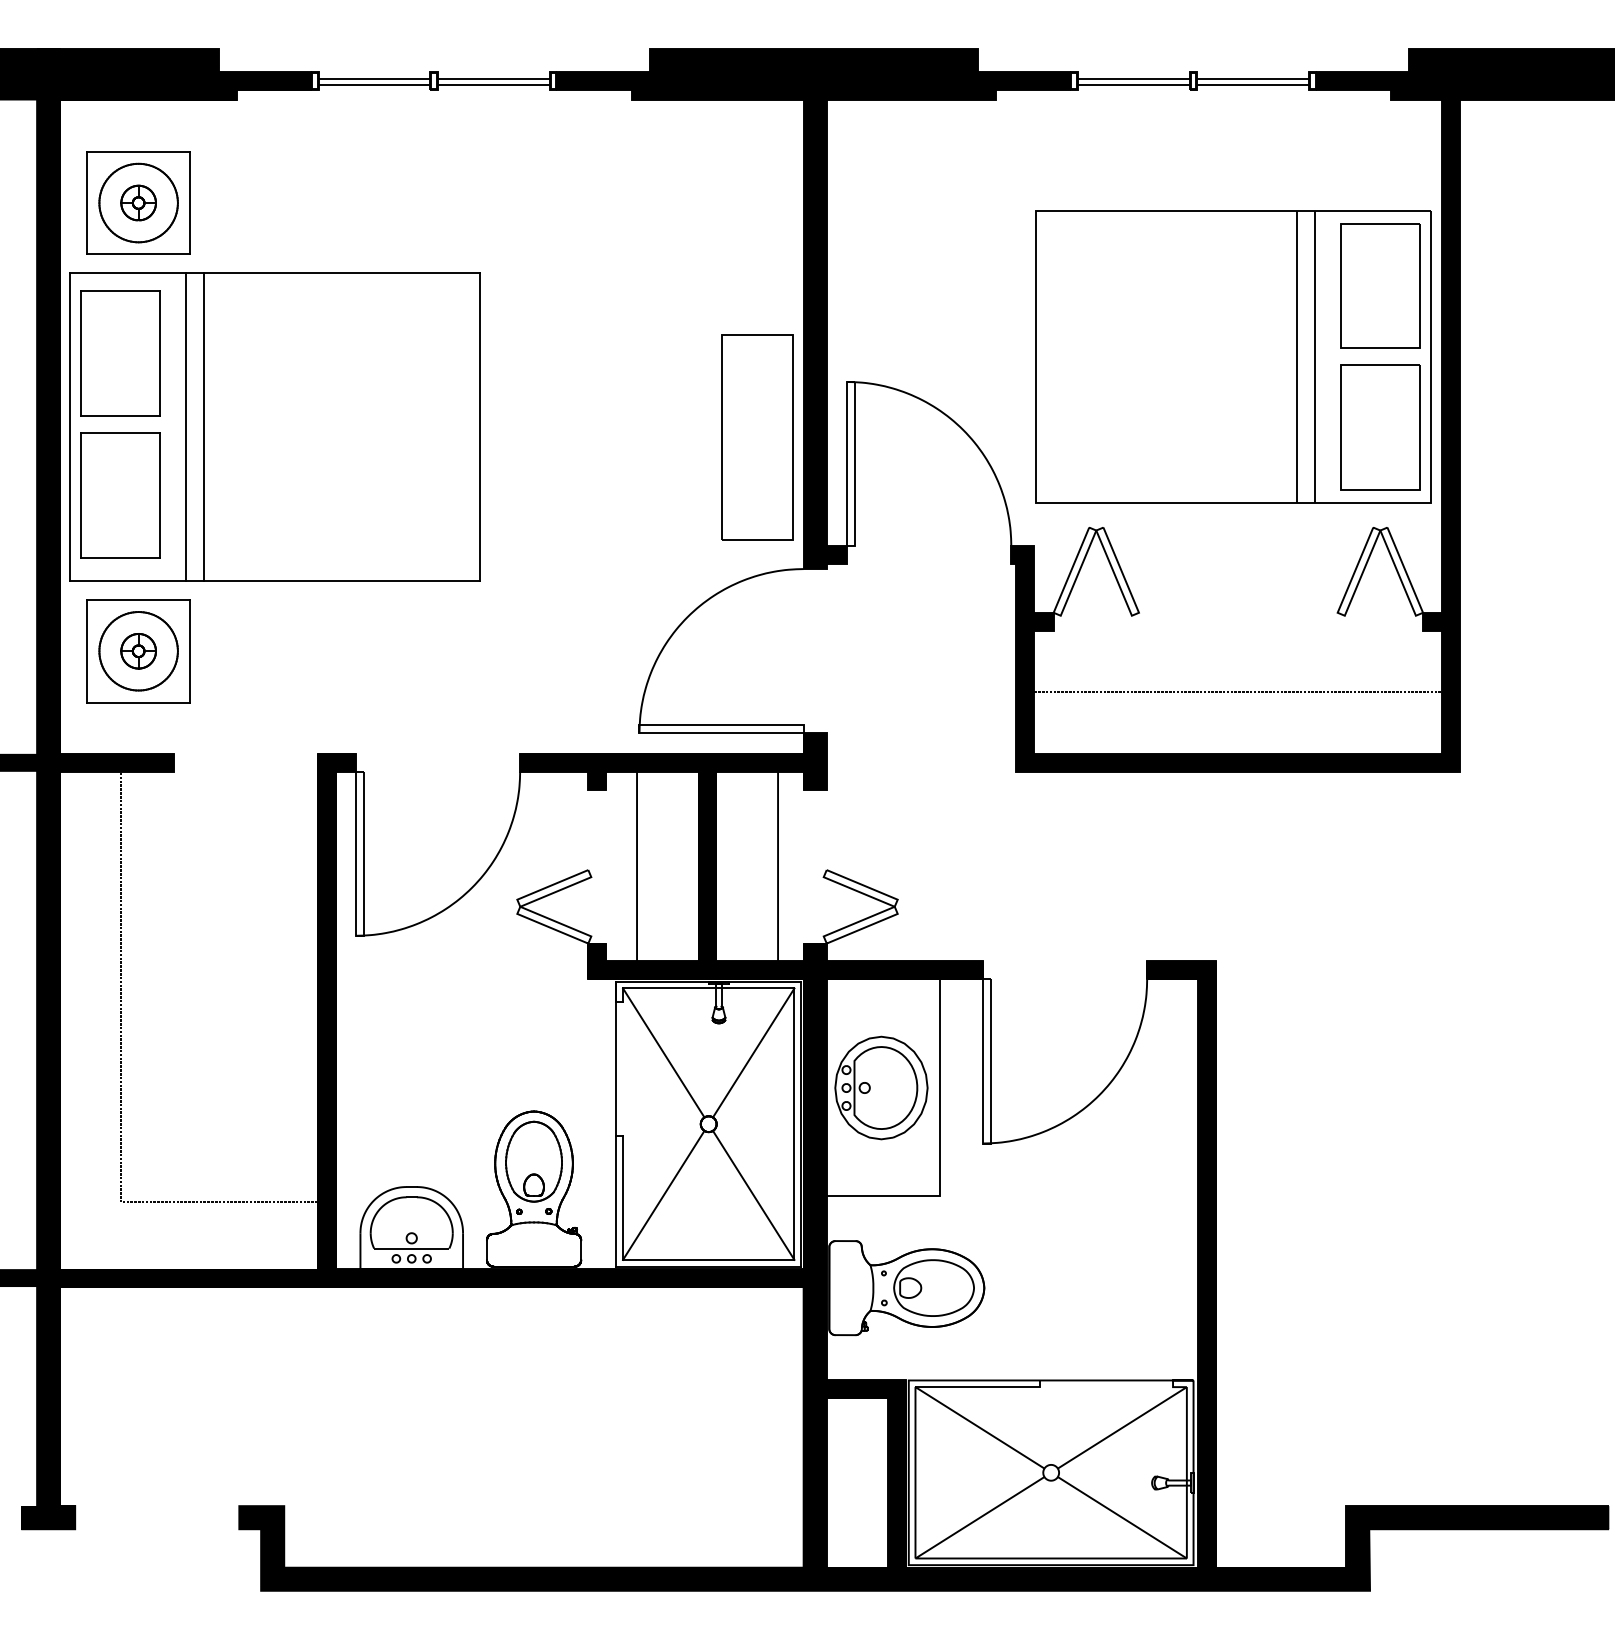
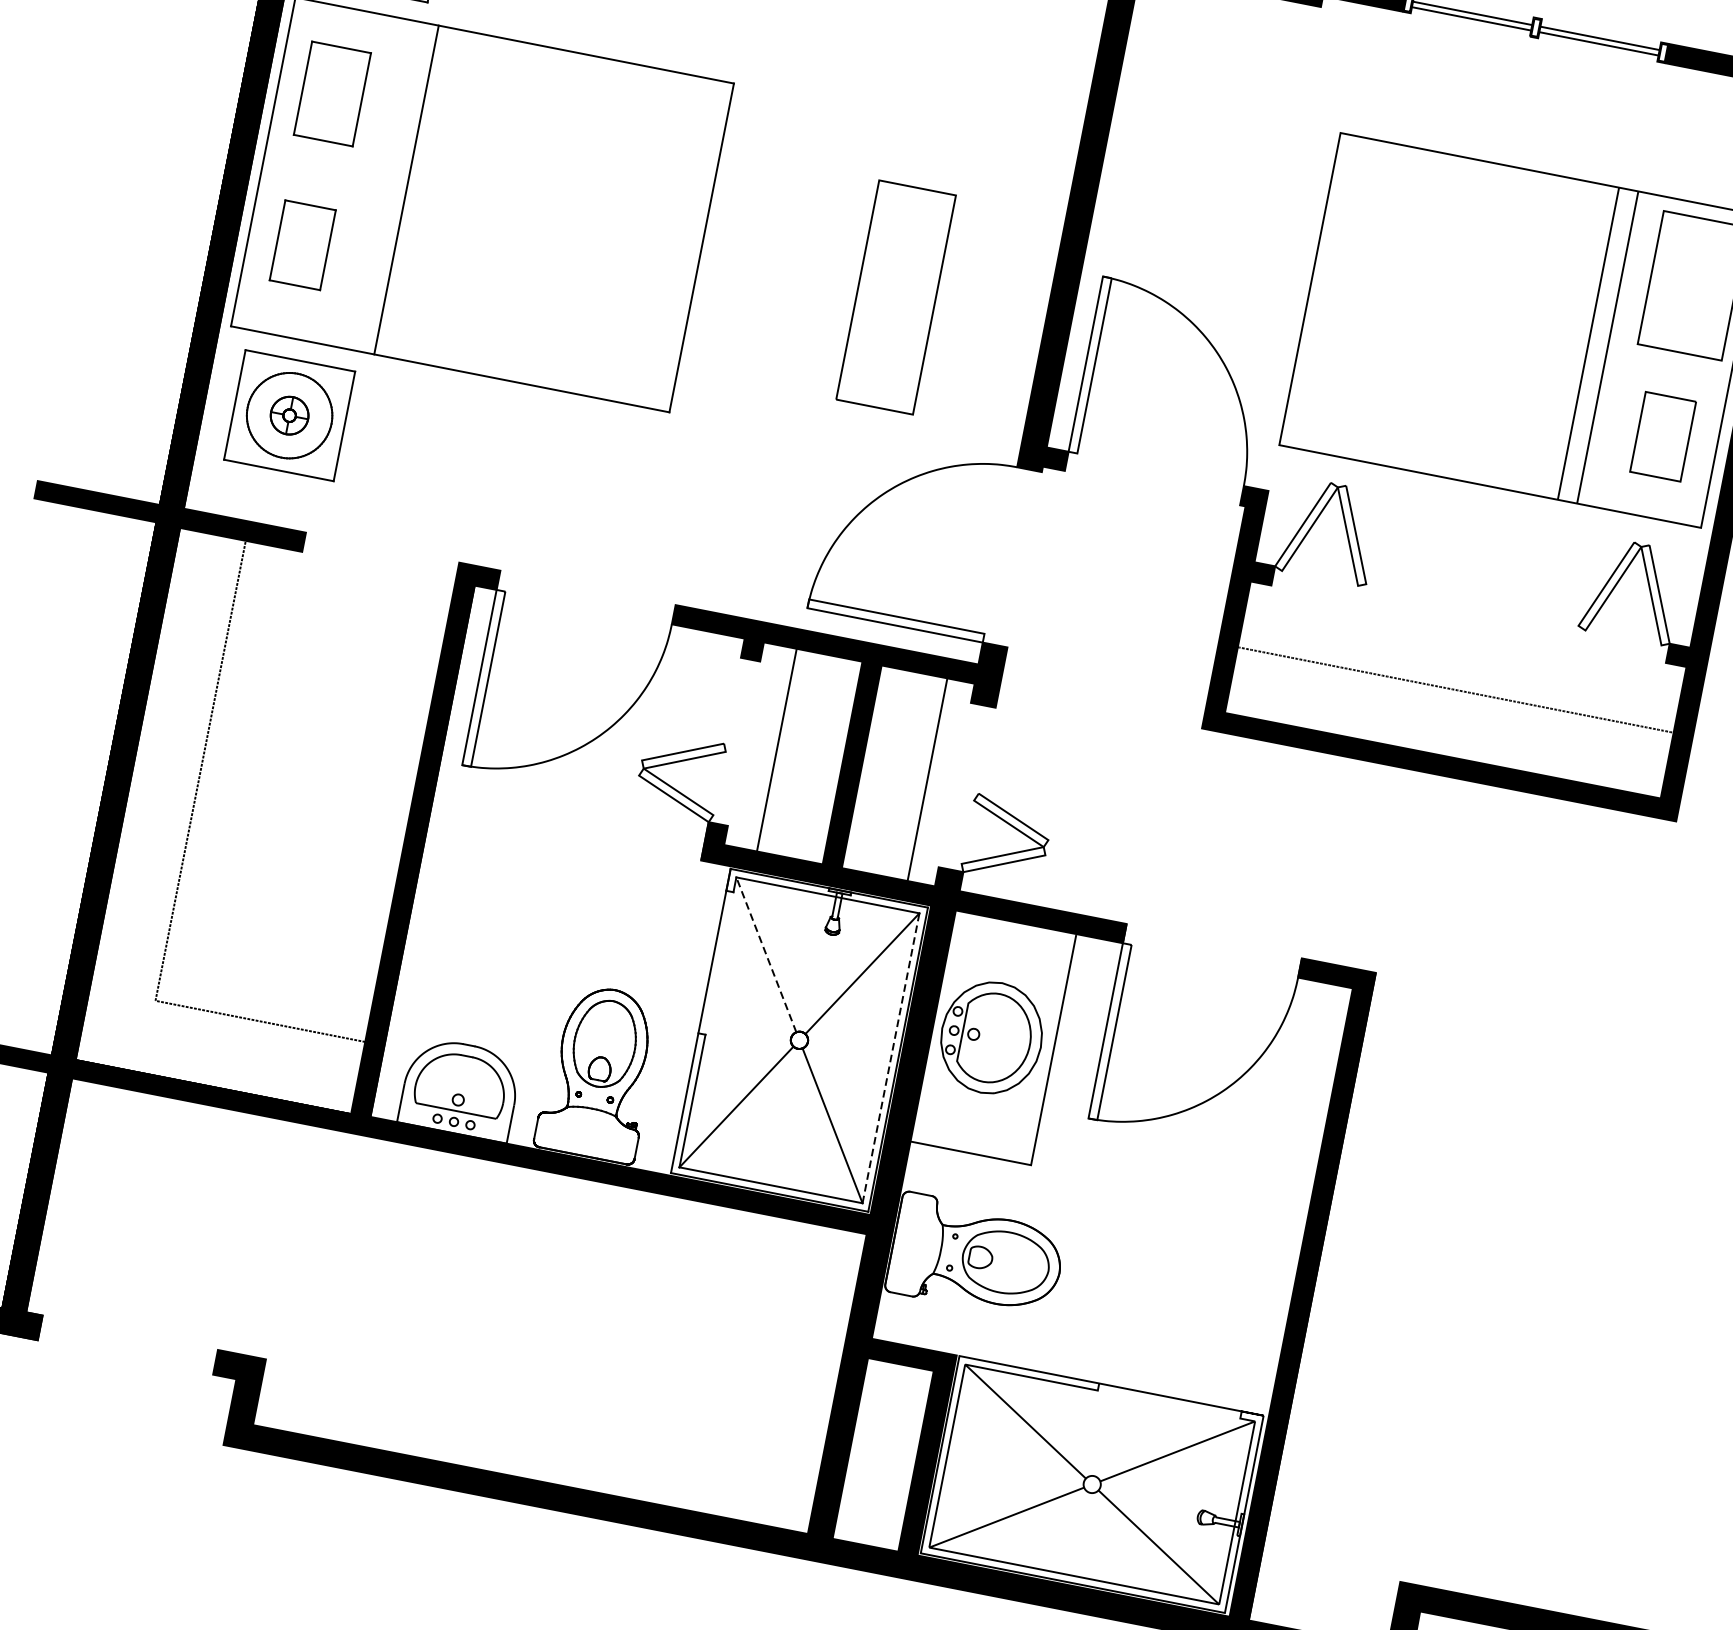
part: (120, 353) -> (332, 93), size x0.7
line: (186, 427) -> (387, 186), removed
part: (1380, 427) -> (1663, 436), size x0.6
part: (757, 437) -> (896, 297), moved
part: (120, 495) -> (302, 245), size x0.6
line: (663, 1052) -> (766, 954), solid -> dashed
line: (794, 1124) -> (891, 1058), solid -> dashed

